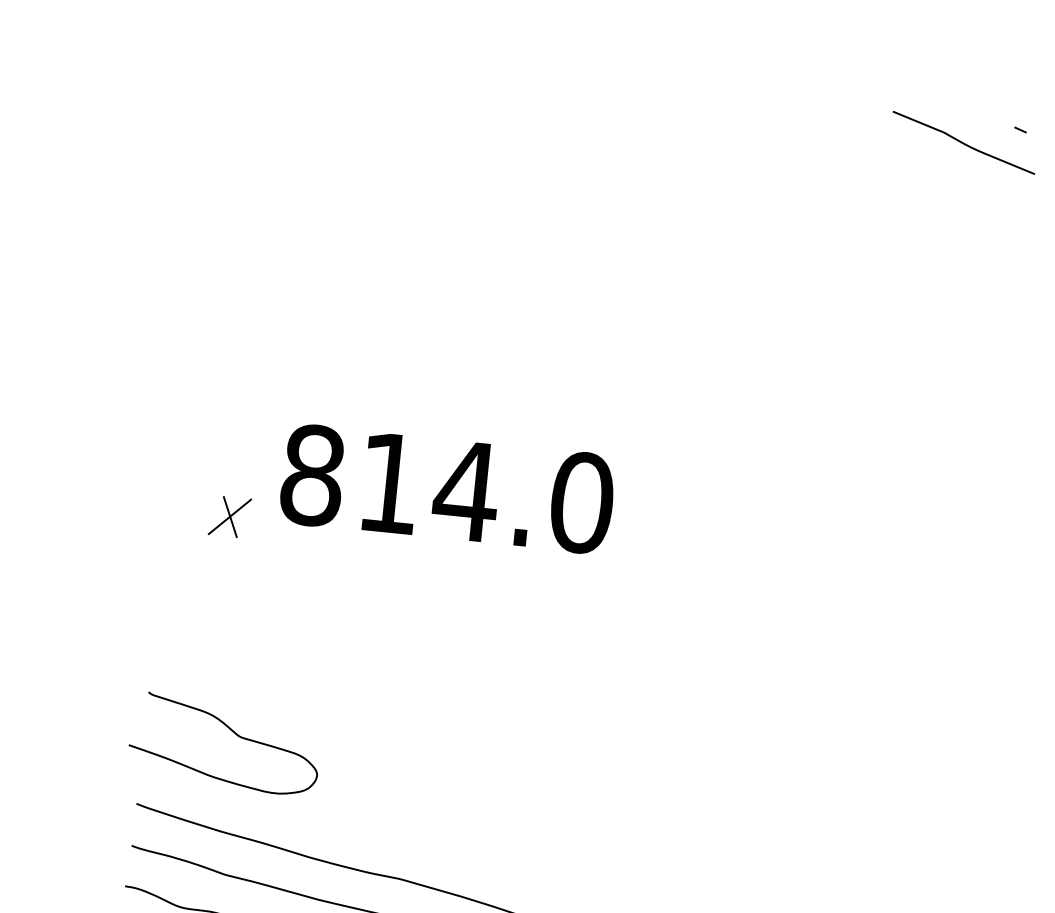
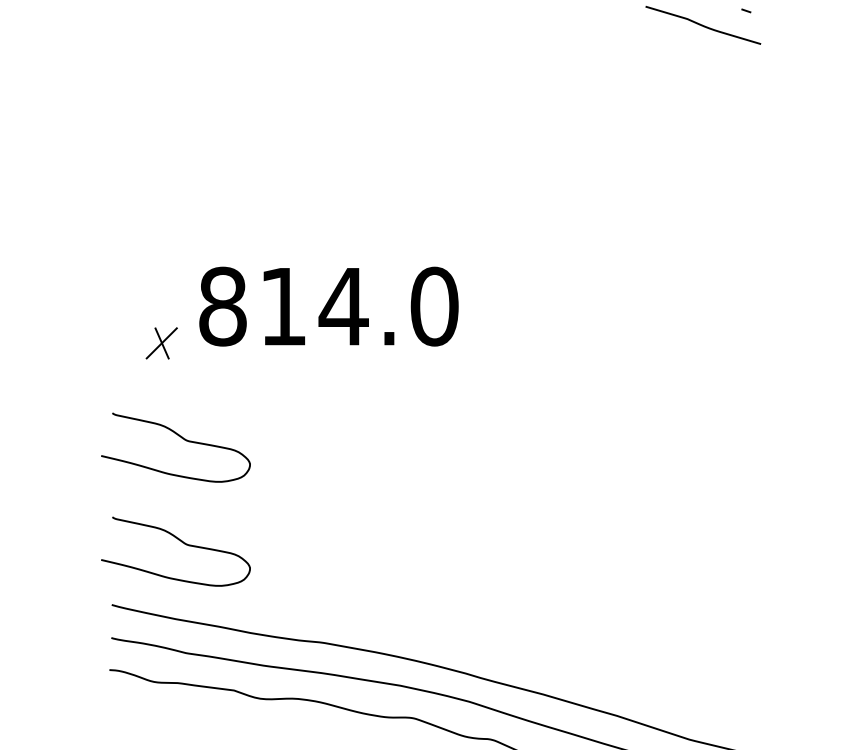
text: (447, 488) -> (328, 306), moved
part: (229, 516) -> (161, 343), moved
curve: (246, 601) -> (181, 438), added

